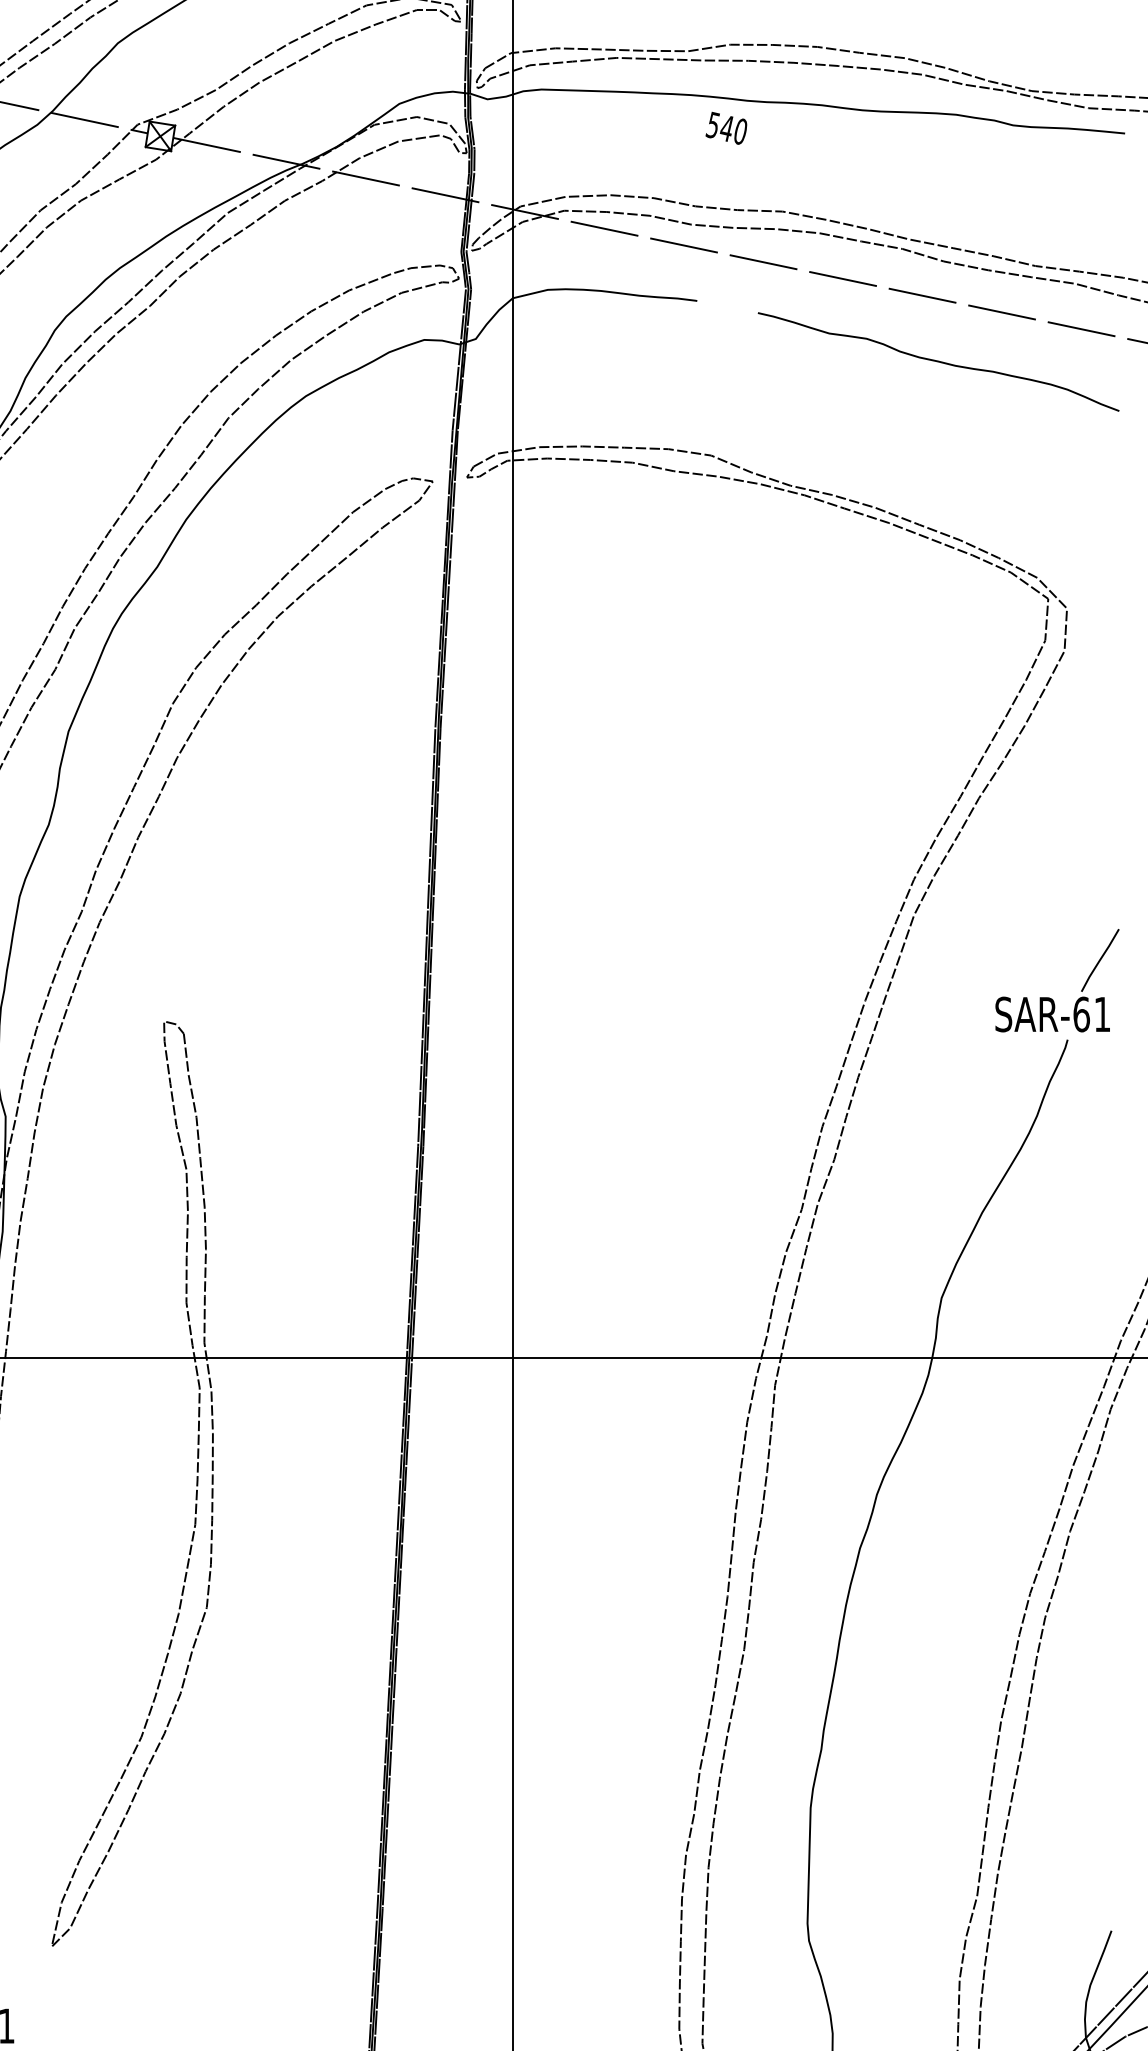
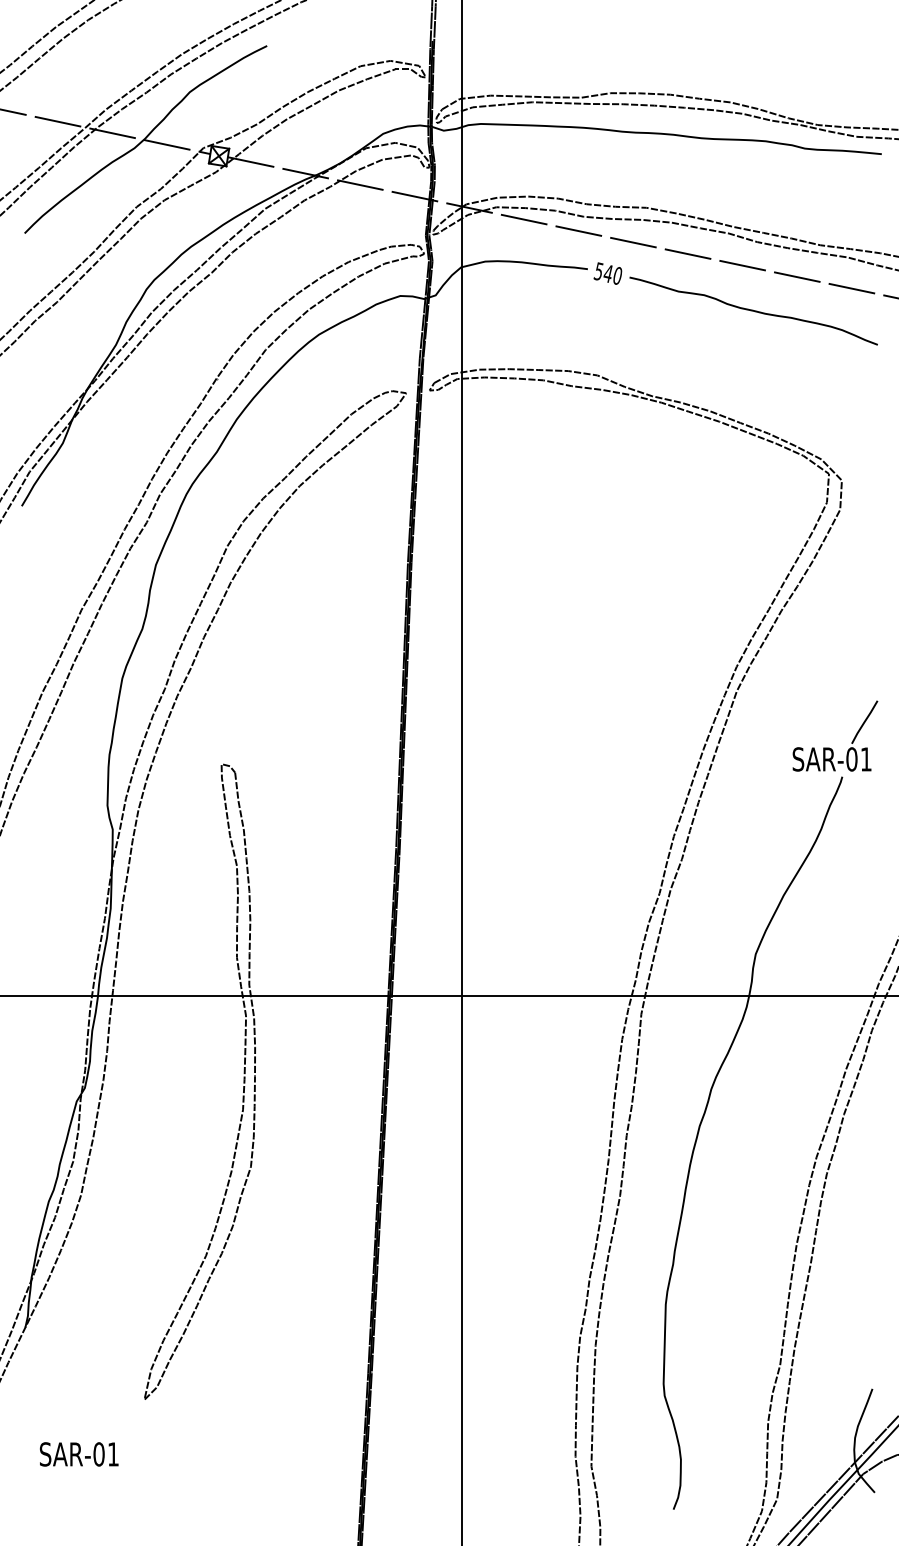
text: (725, 128) -> (607, 273), moved
text: (1080, 1014) -> (851, 759), SAR-61 -> SAR-01

